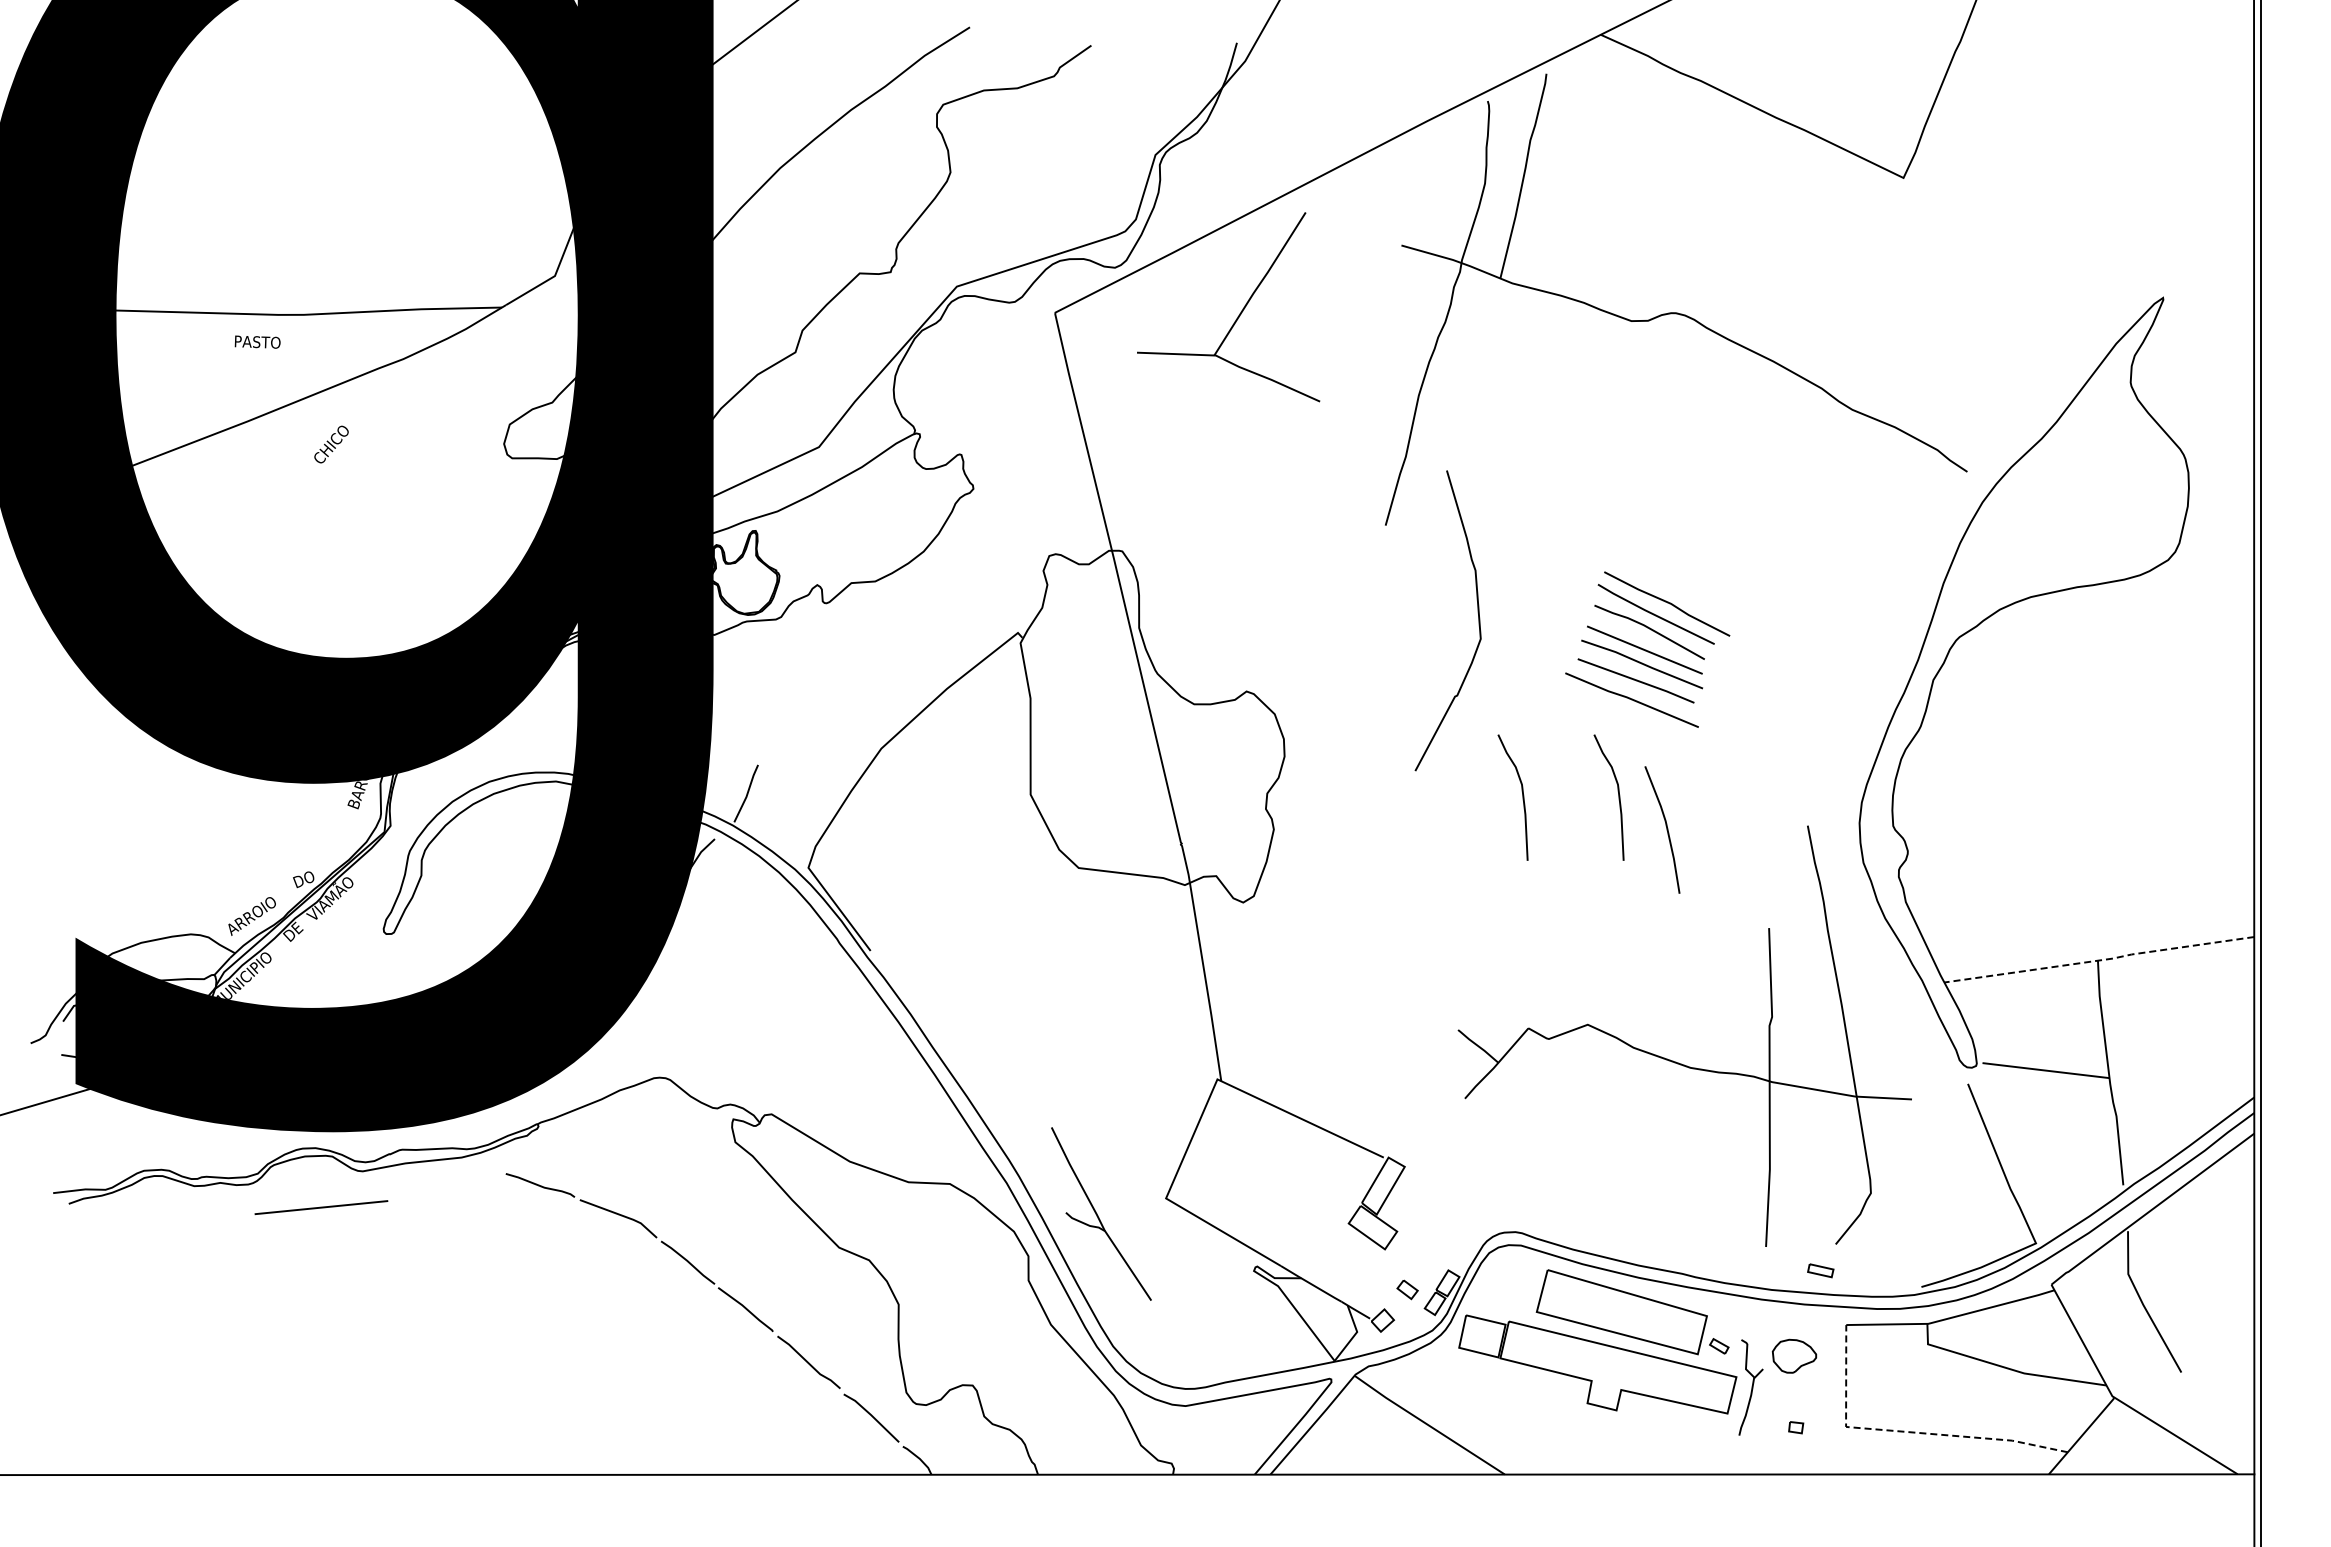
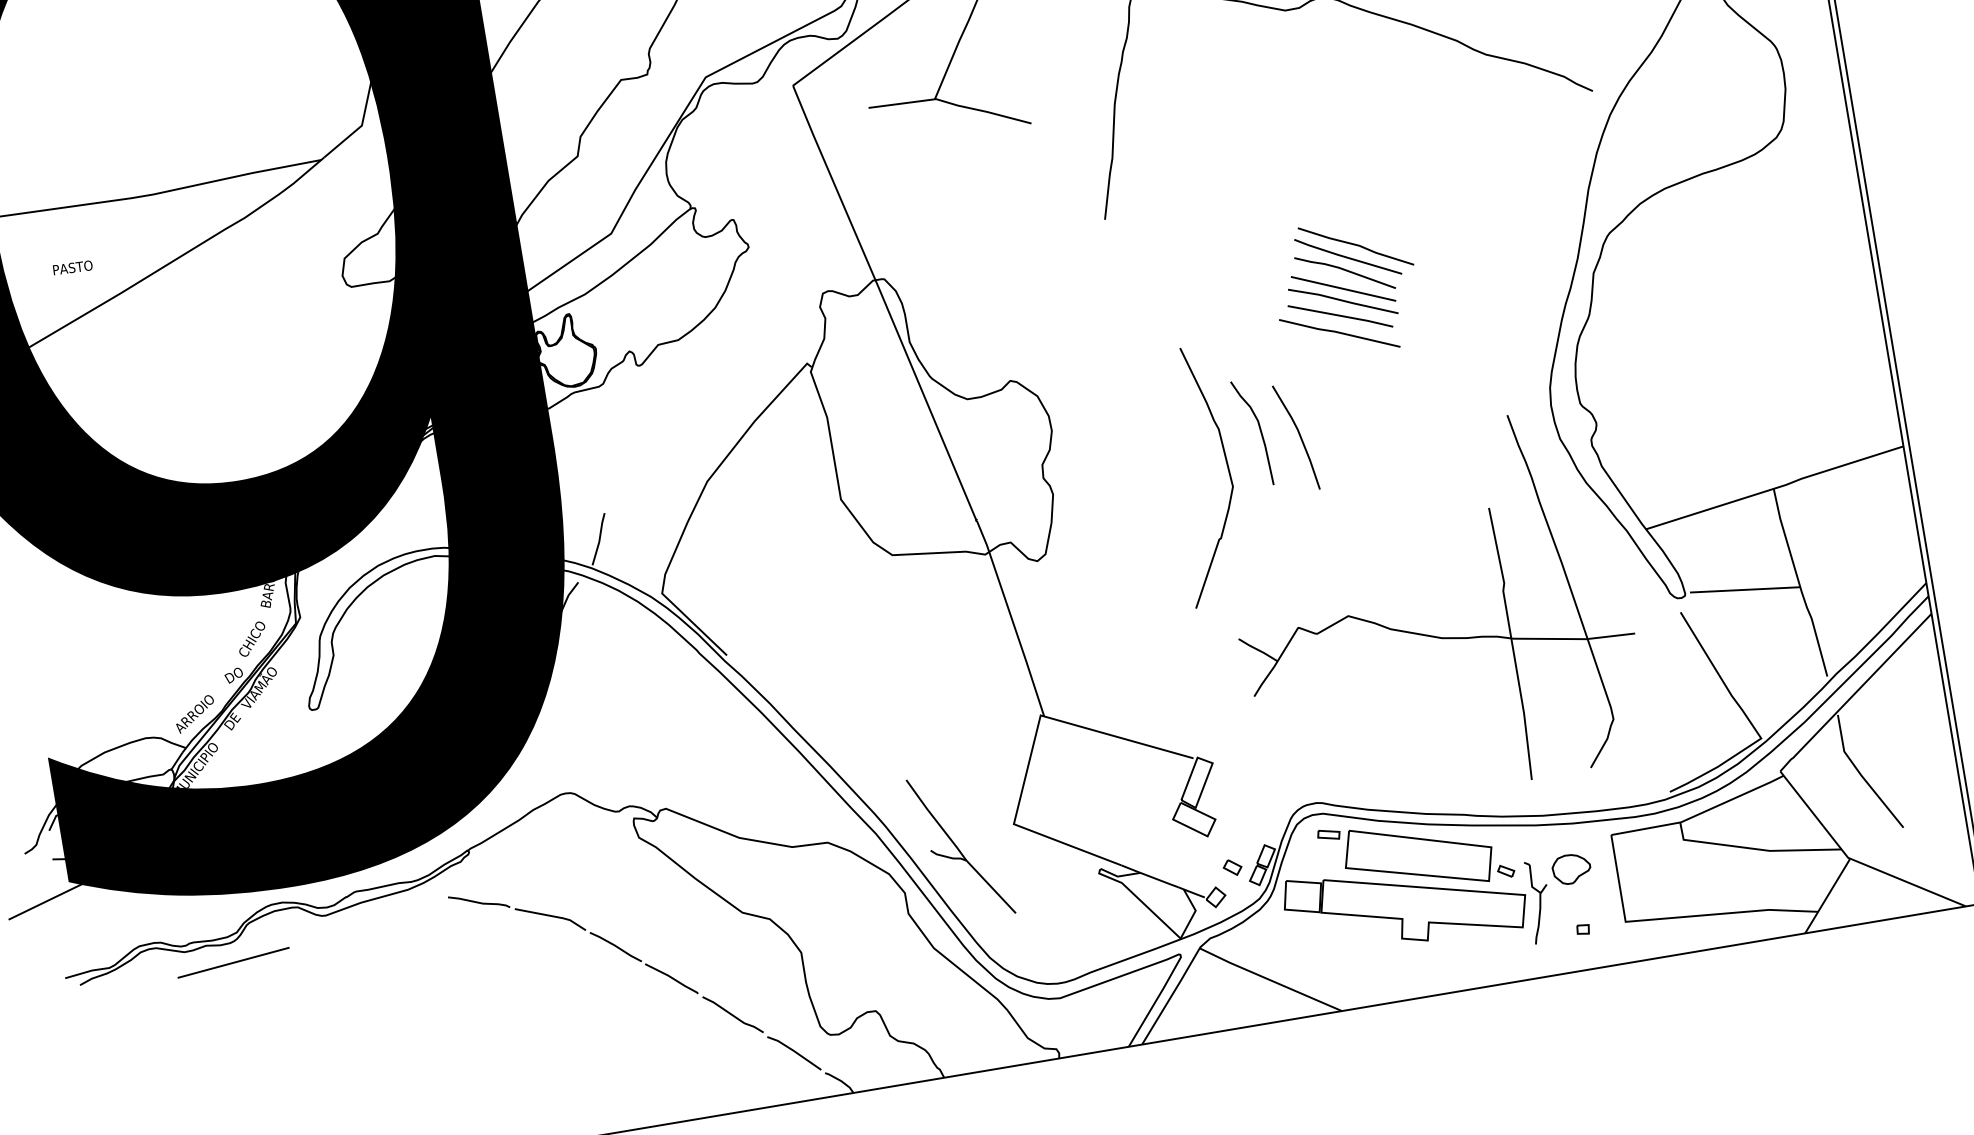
text: (257, 341) -> (72, 267), moved
text: (331, 444) -> (252, 639), moved
curve: (1478, 620) -> (1228, 471), moved
curve: (1618, 797) -> (1342, 418), removed
line: (1666, 829) -> (1299, 436), moved
line: (2100, 960) -> (1775, 488), dashed -> solid
line: (321, 1207) -> (233, 962), moved
part: (1820, 1270) -> (1328, 834), moved
line: (1906, 1431) -> (1677, 917), dashed -> solid

